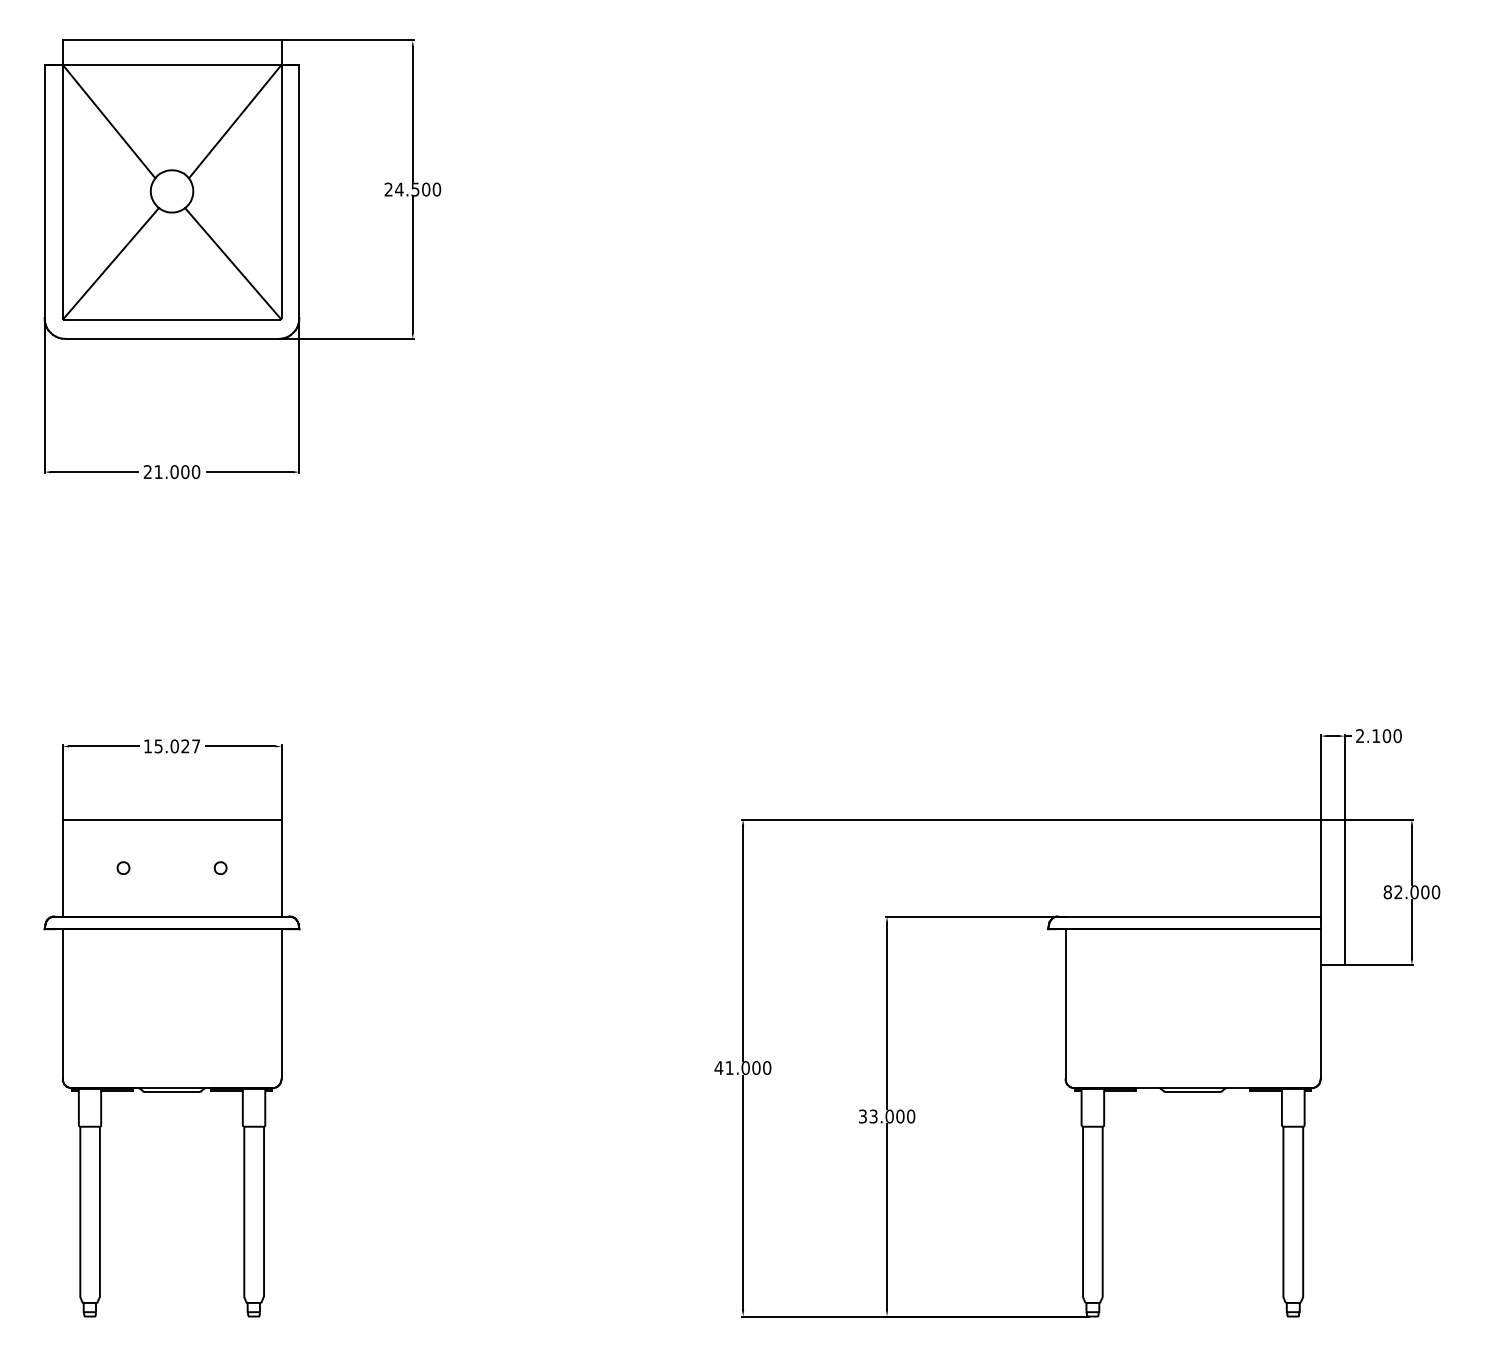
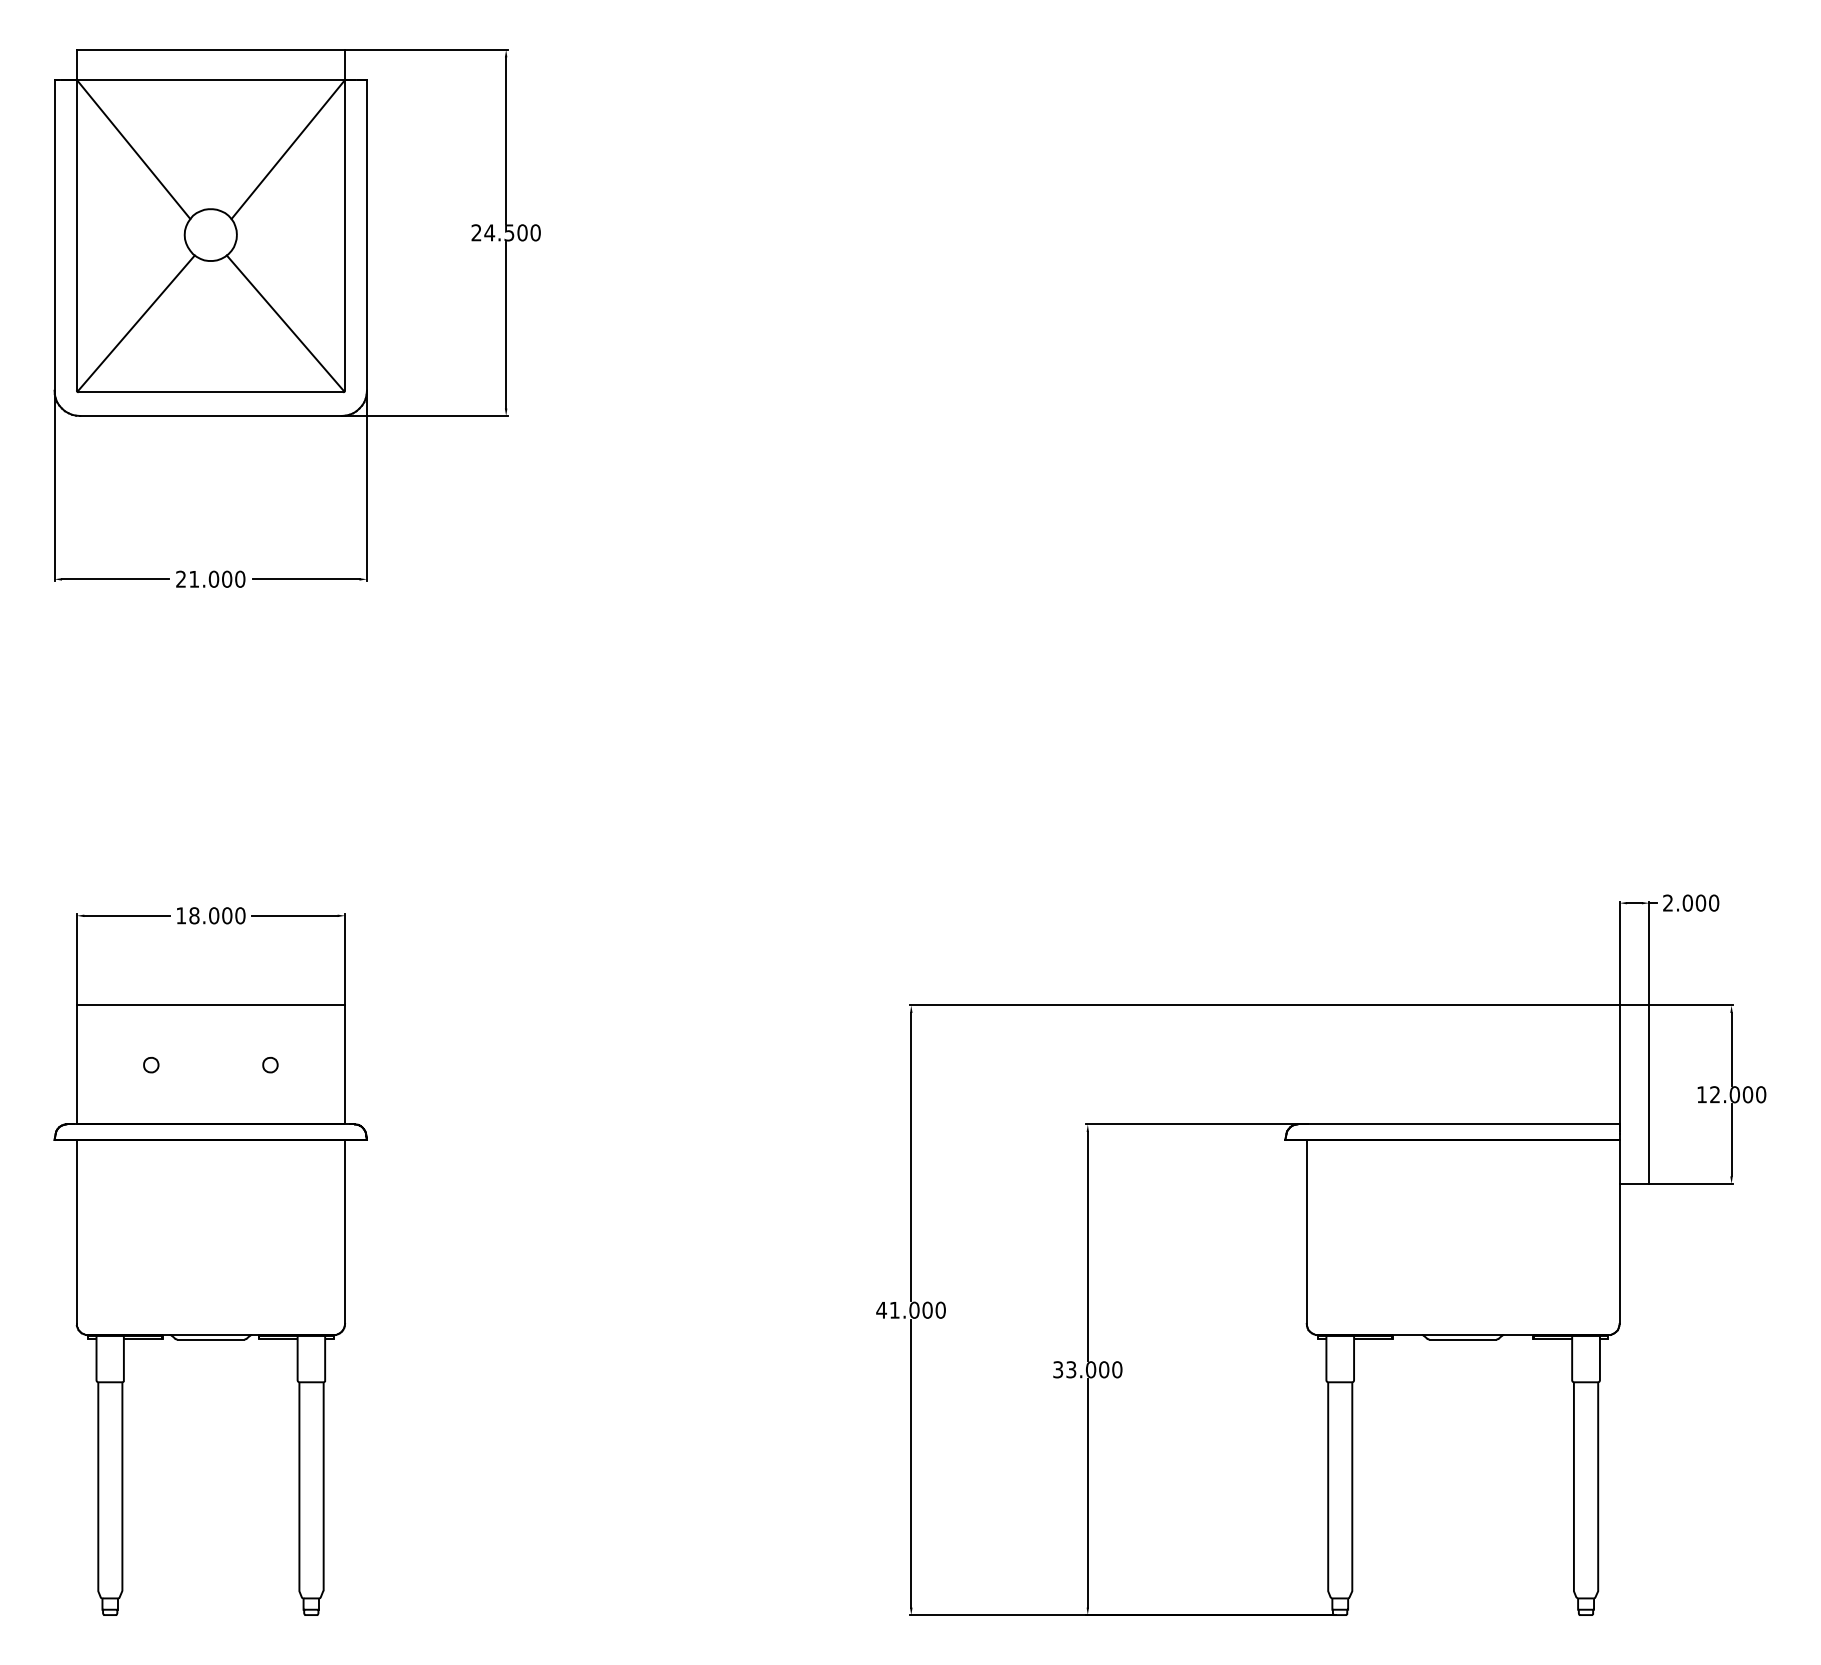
text: (1375, 735) -> (1687, 902), 2.100 -> 2.000
text: (177, 746) -> (217, 915), 15.027 -> 18.000
text: (1388, 892) -> (1702, 1094), 82.000 -> 12.000

